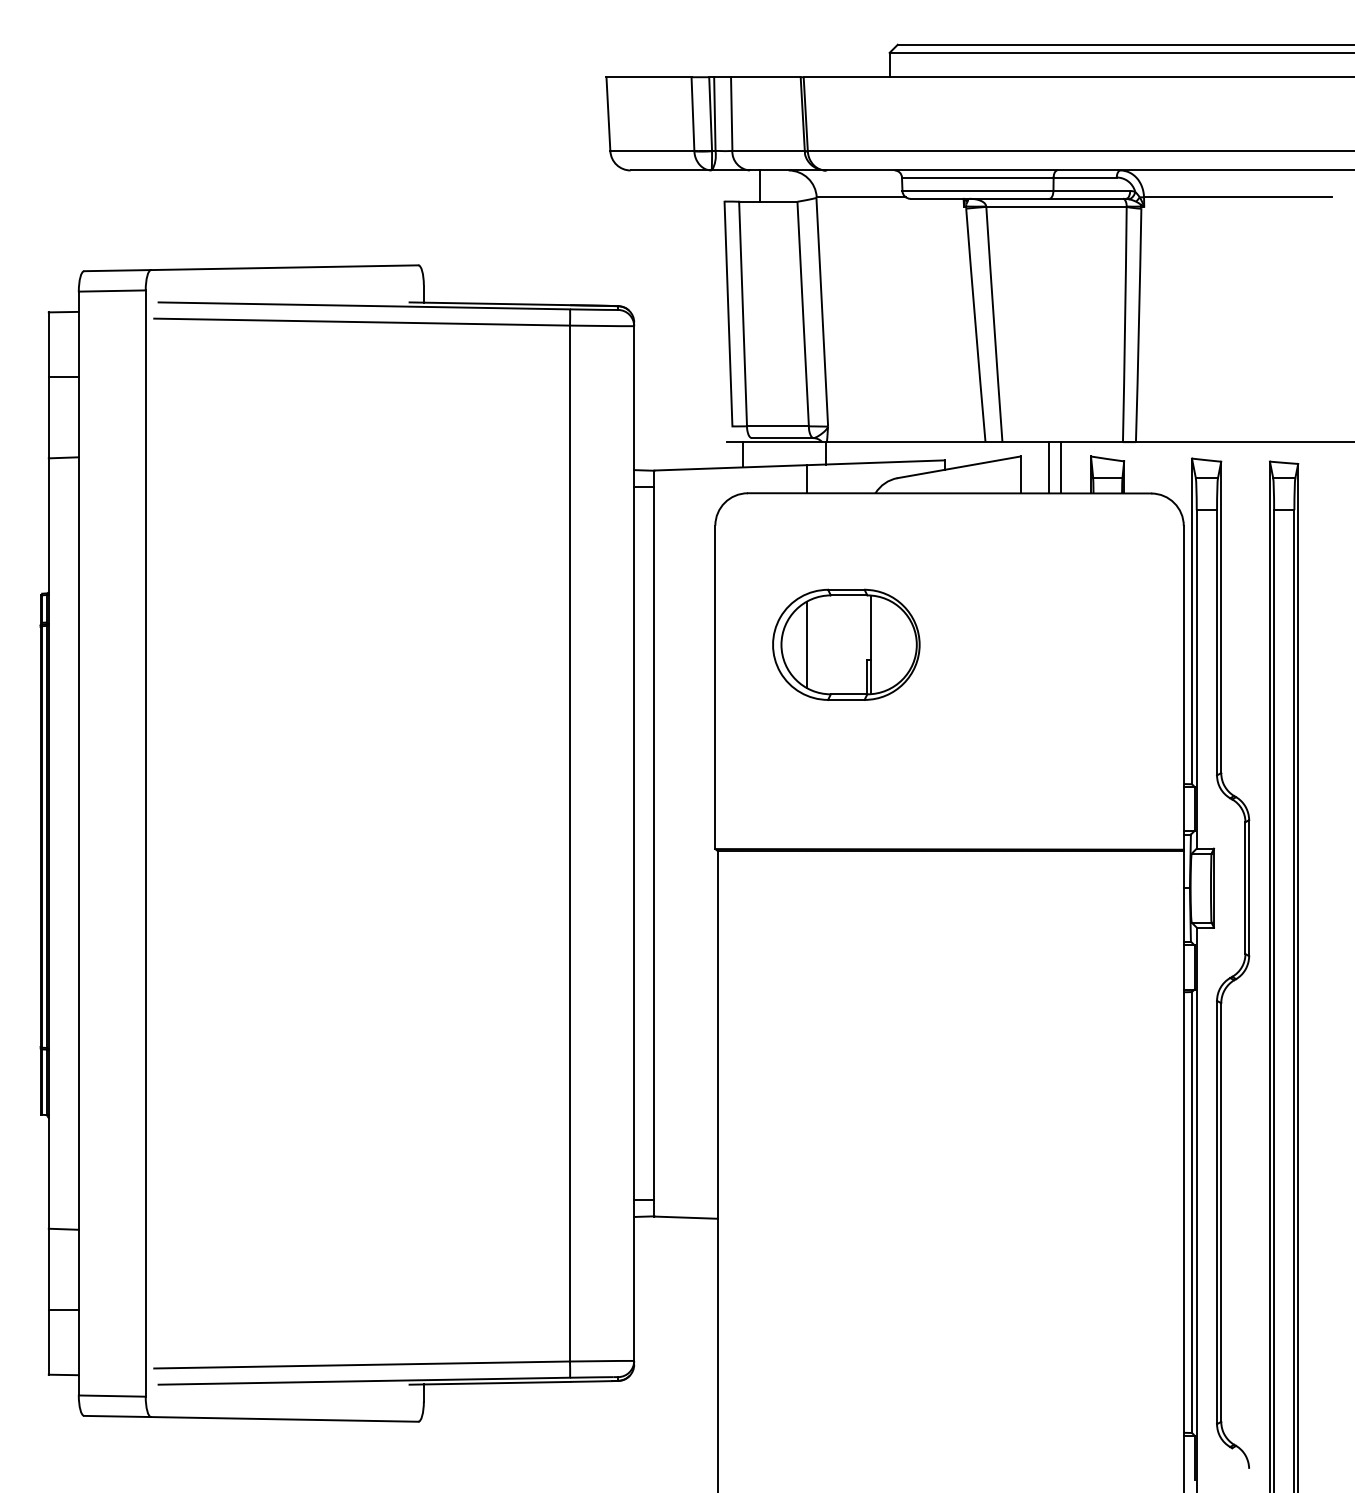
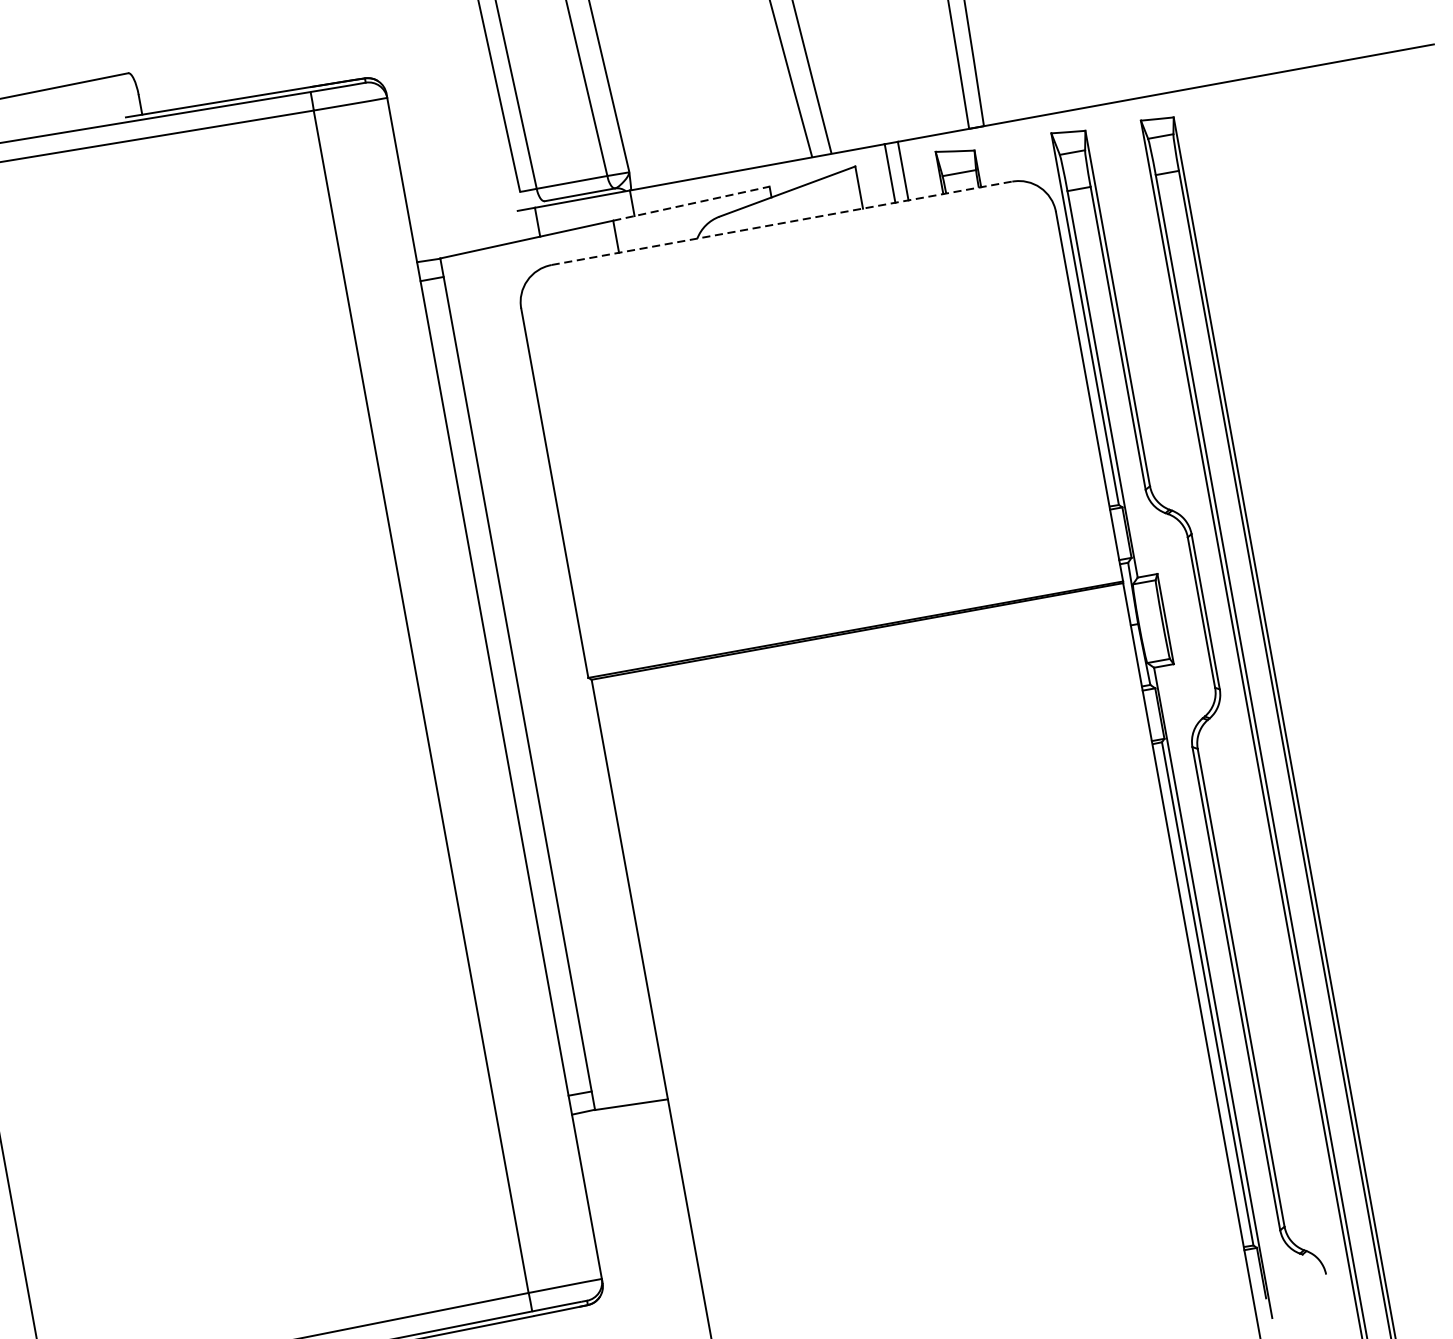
line: (875, 462) -> (690, 203), solid -> dashed
line: (949, 493) -> (781, 223), solid -> dashed
part: (846, 644) -> (695, 417), removed

